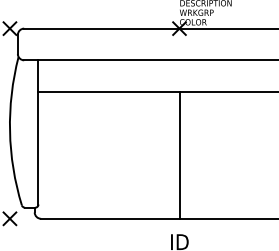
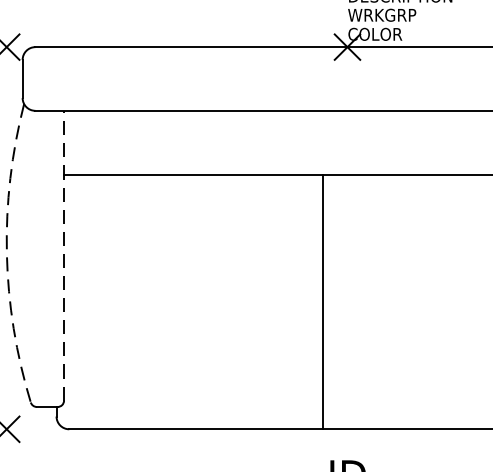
arc: (10, 131) -> (7, 253), solid -> dashed
line: (38, 131) -> (64, 253), solid -> dashed
line: (179, 155) -> (323, 302), moved

